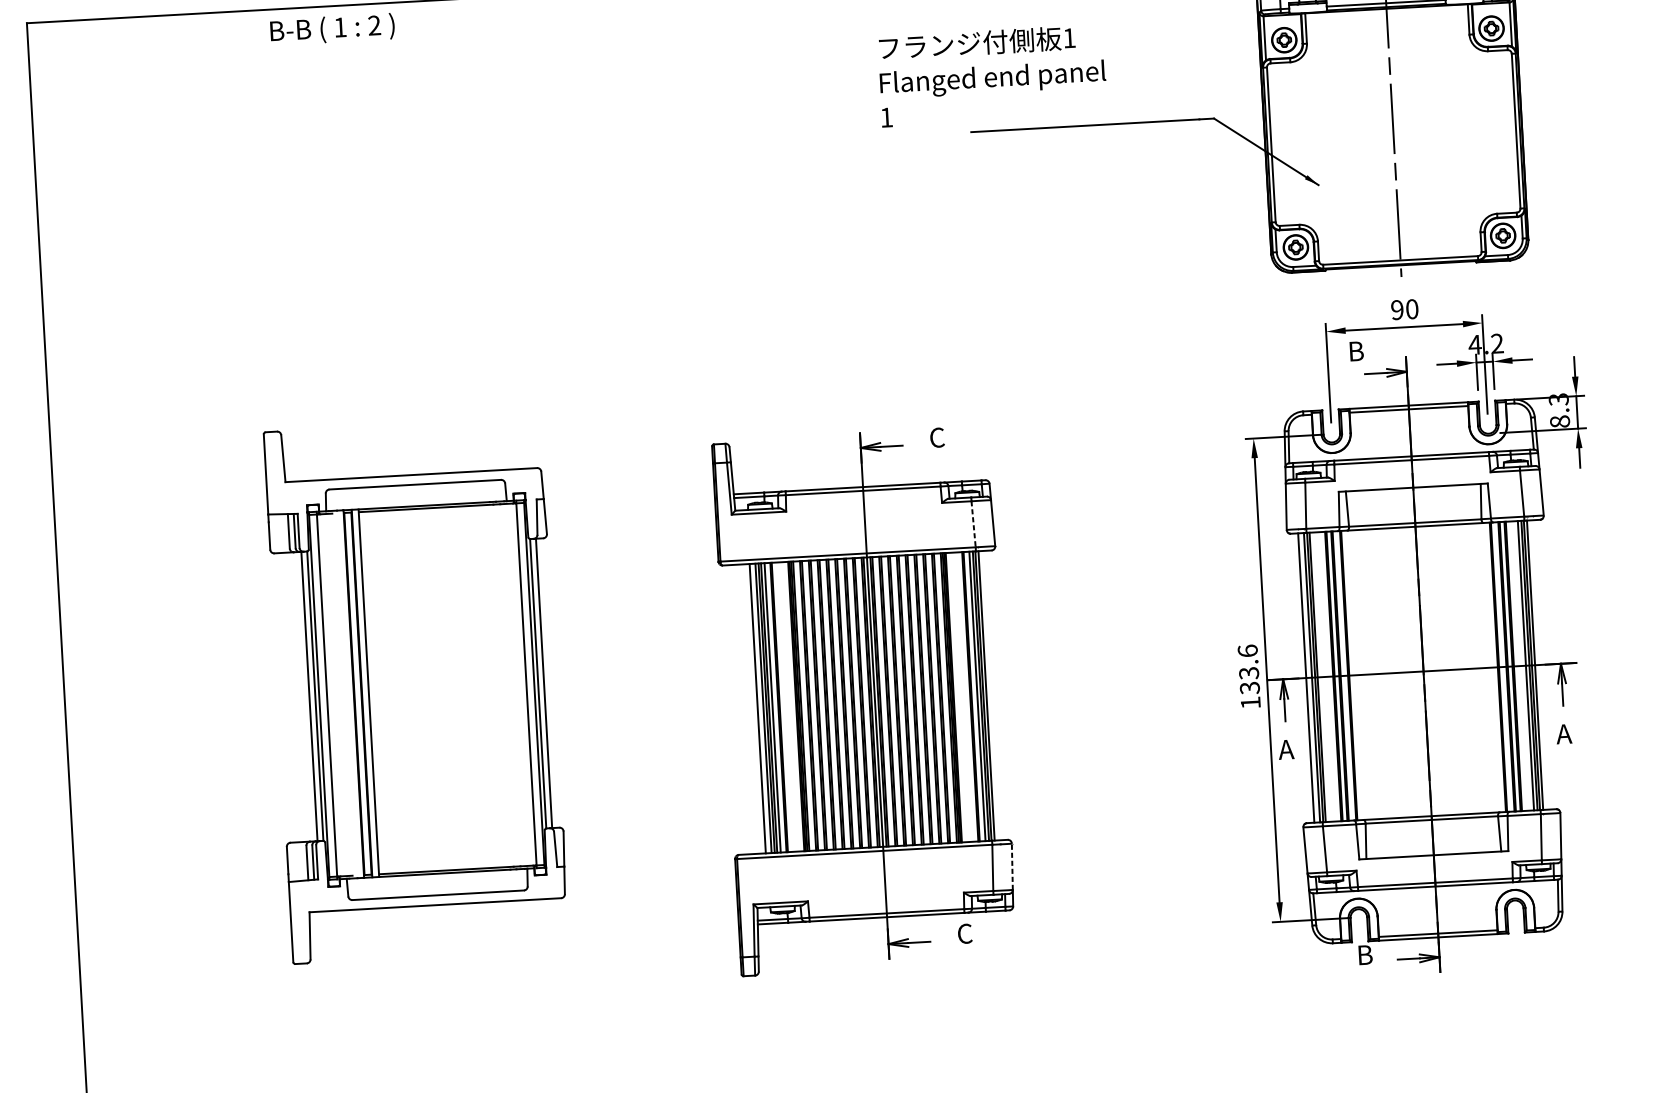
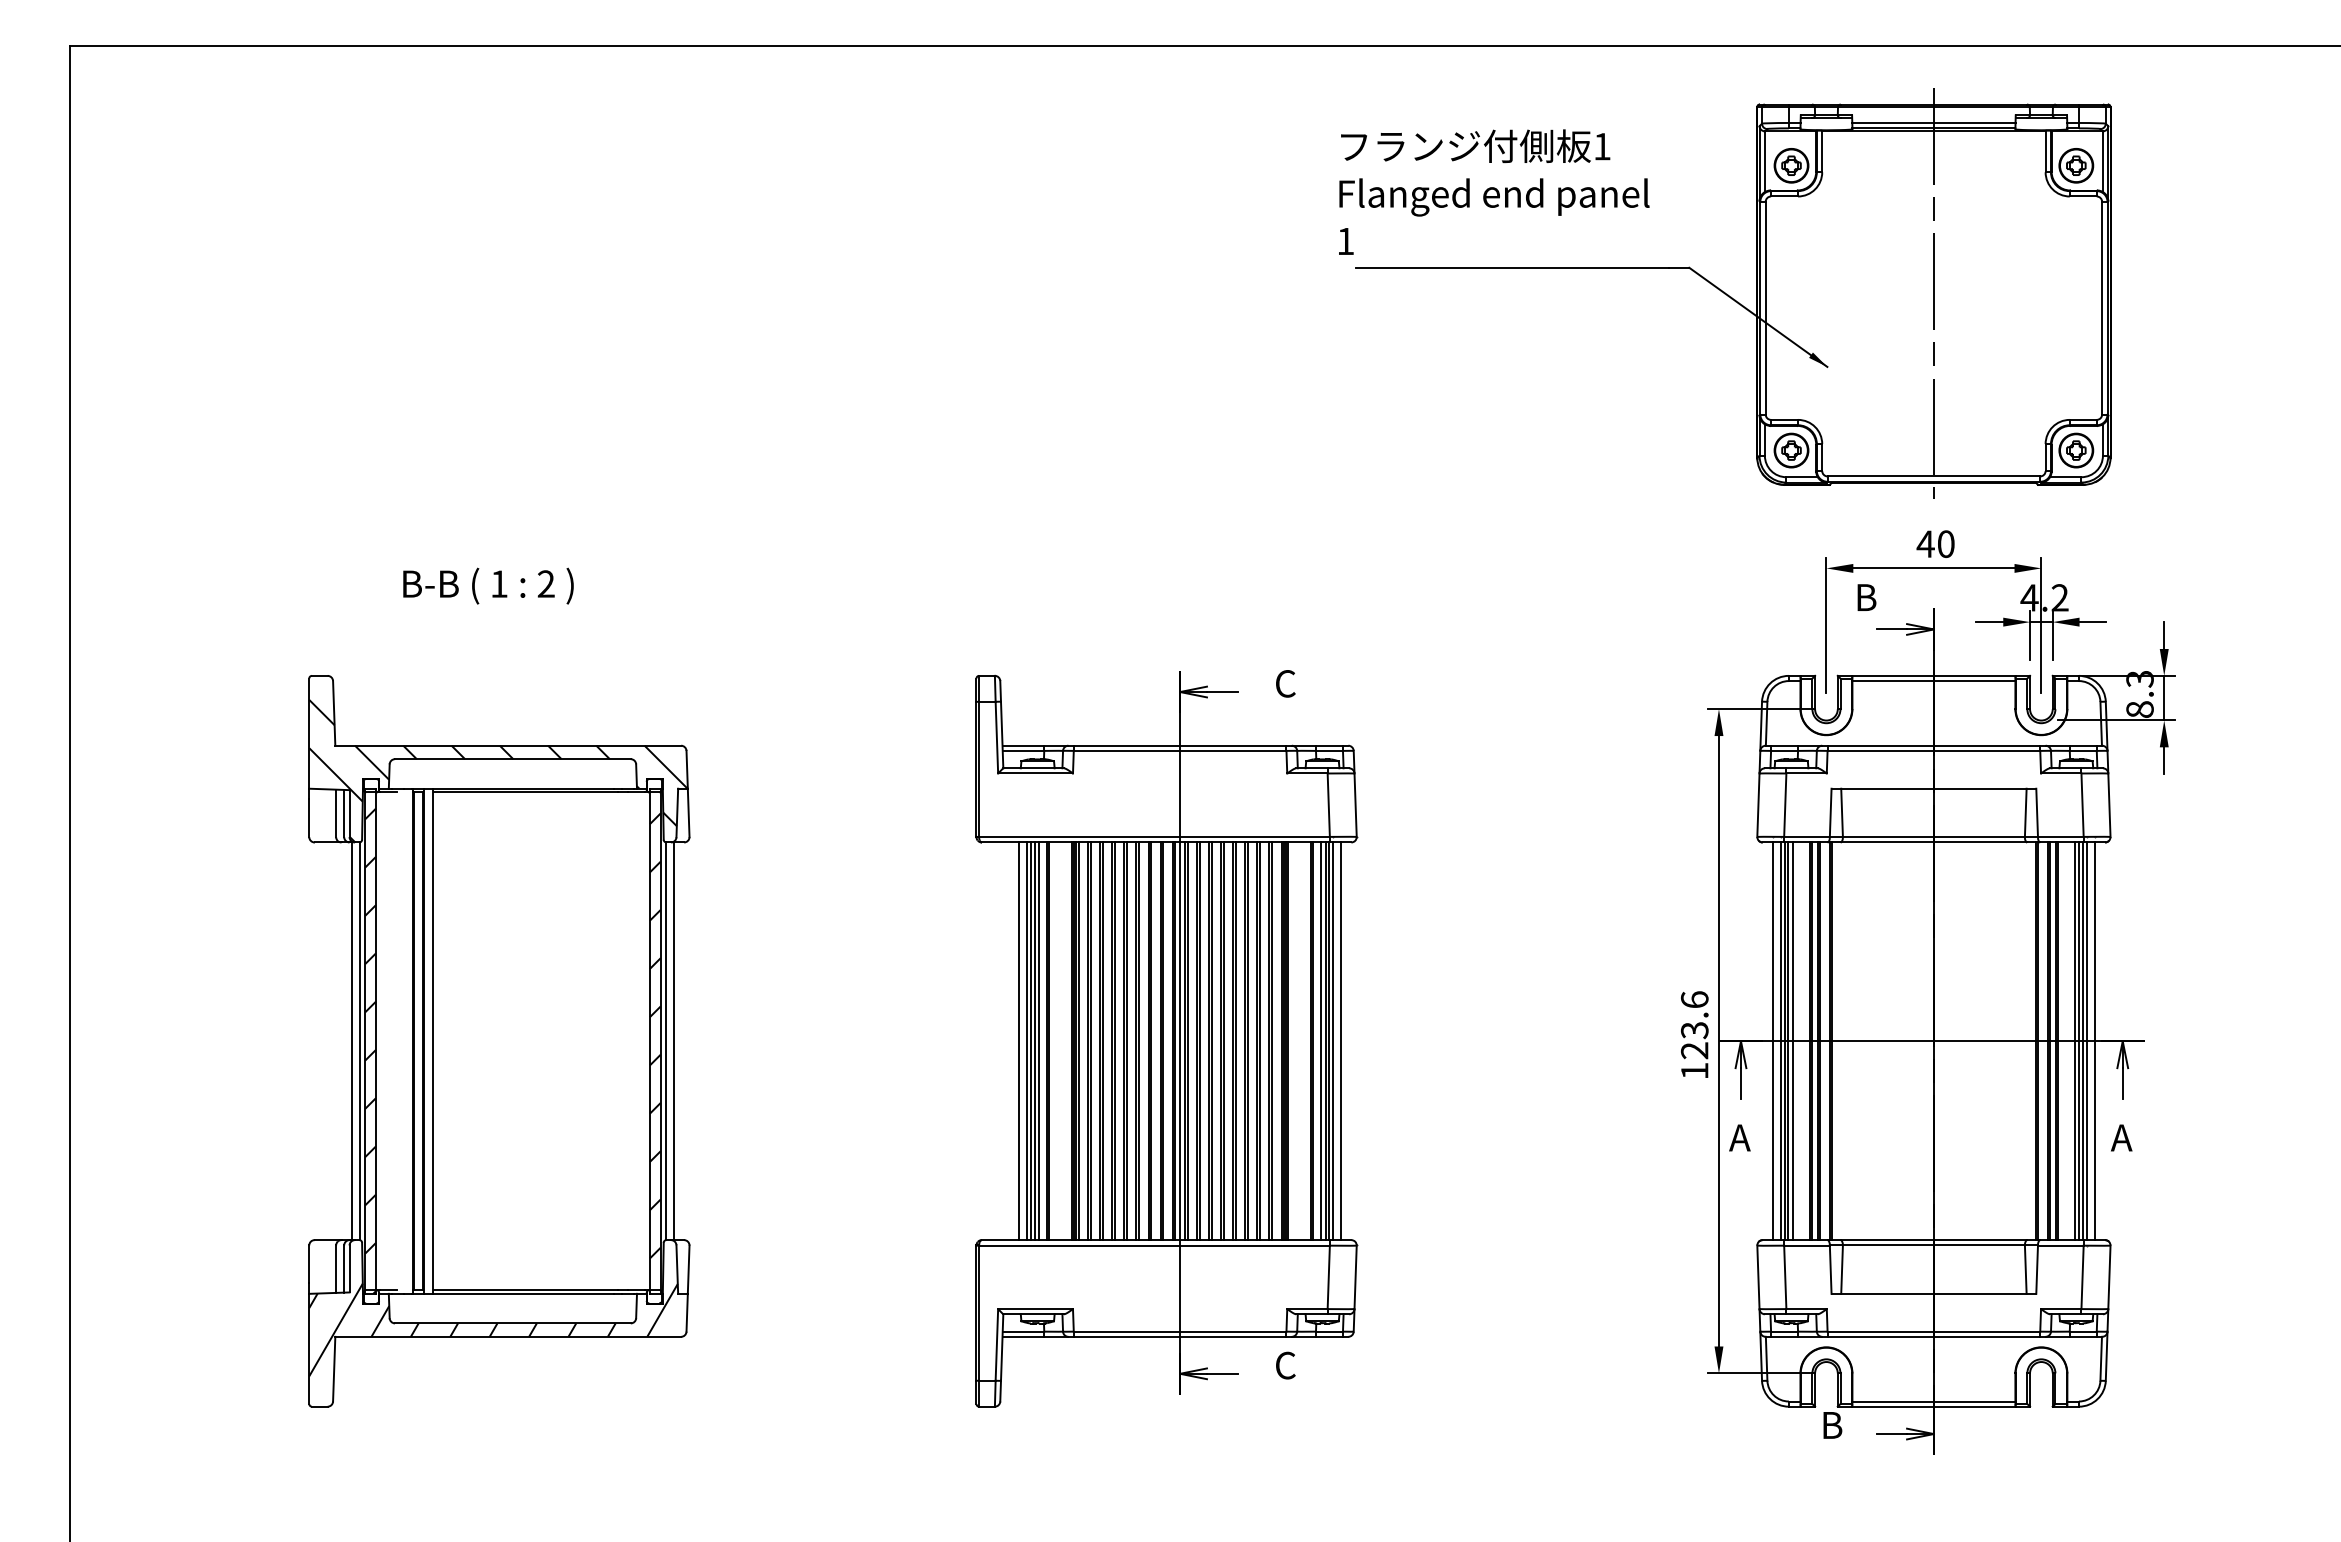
text: (332, 28) -> (488, 585), moved
text: (992, 75) -> (1494, 191), moved
text: (1397, 310) -> (1925, 544), 90 -> 40
line: (973, 524) -> (1328, 805), dashed -> solid
line: (1541, 665) -> (2095, 1041), added
line: (1321, 677) -> (1793, 1041), added
text: (1249, 687) -> (1694, 1050), 133.6 -> 123.6
part: (417, 690) -> (499, 1041), moved
line: (992, 695) -> (1341, 1041), added
line: (1012, 866) -> (1355, 1277), dashed -> solid

